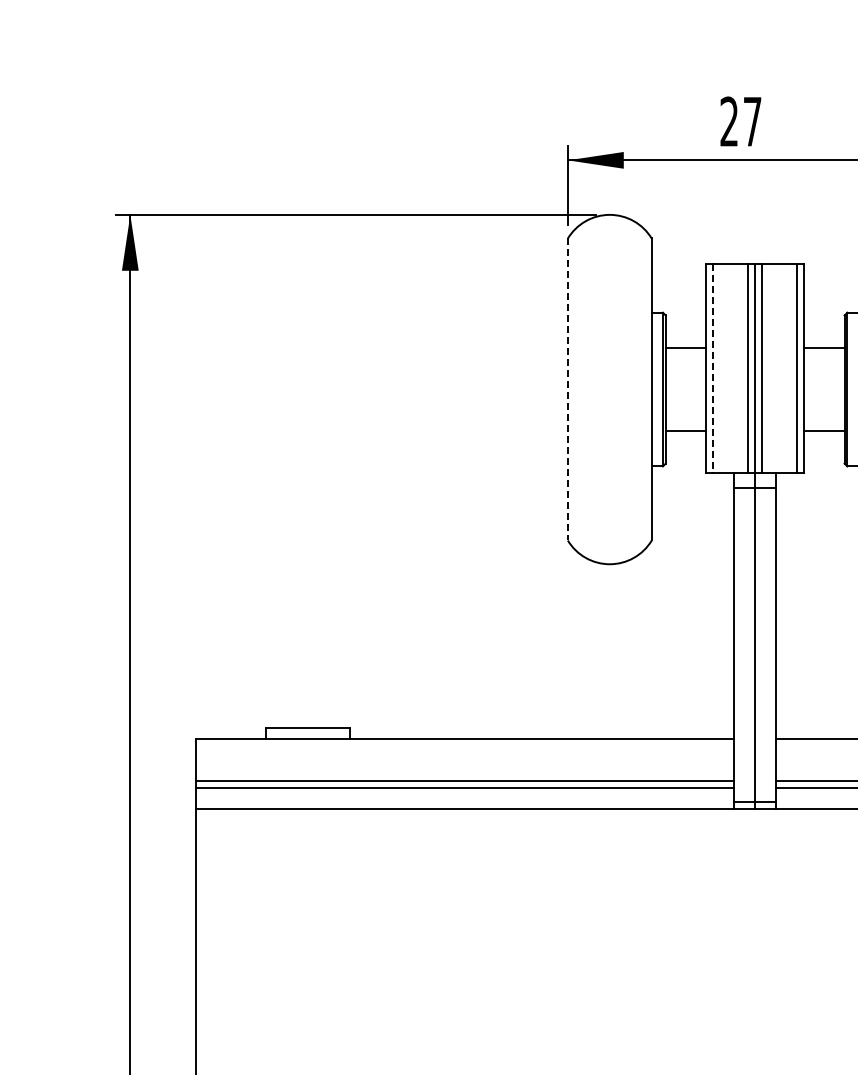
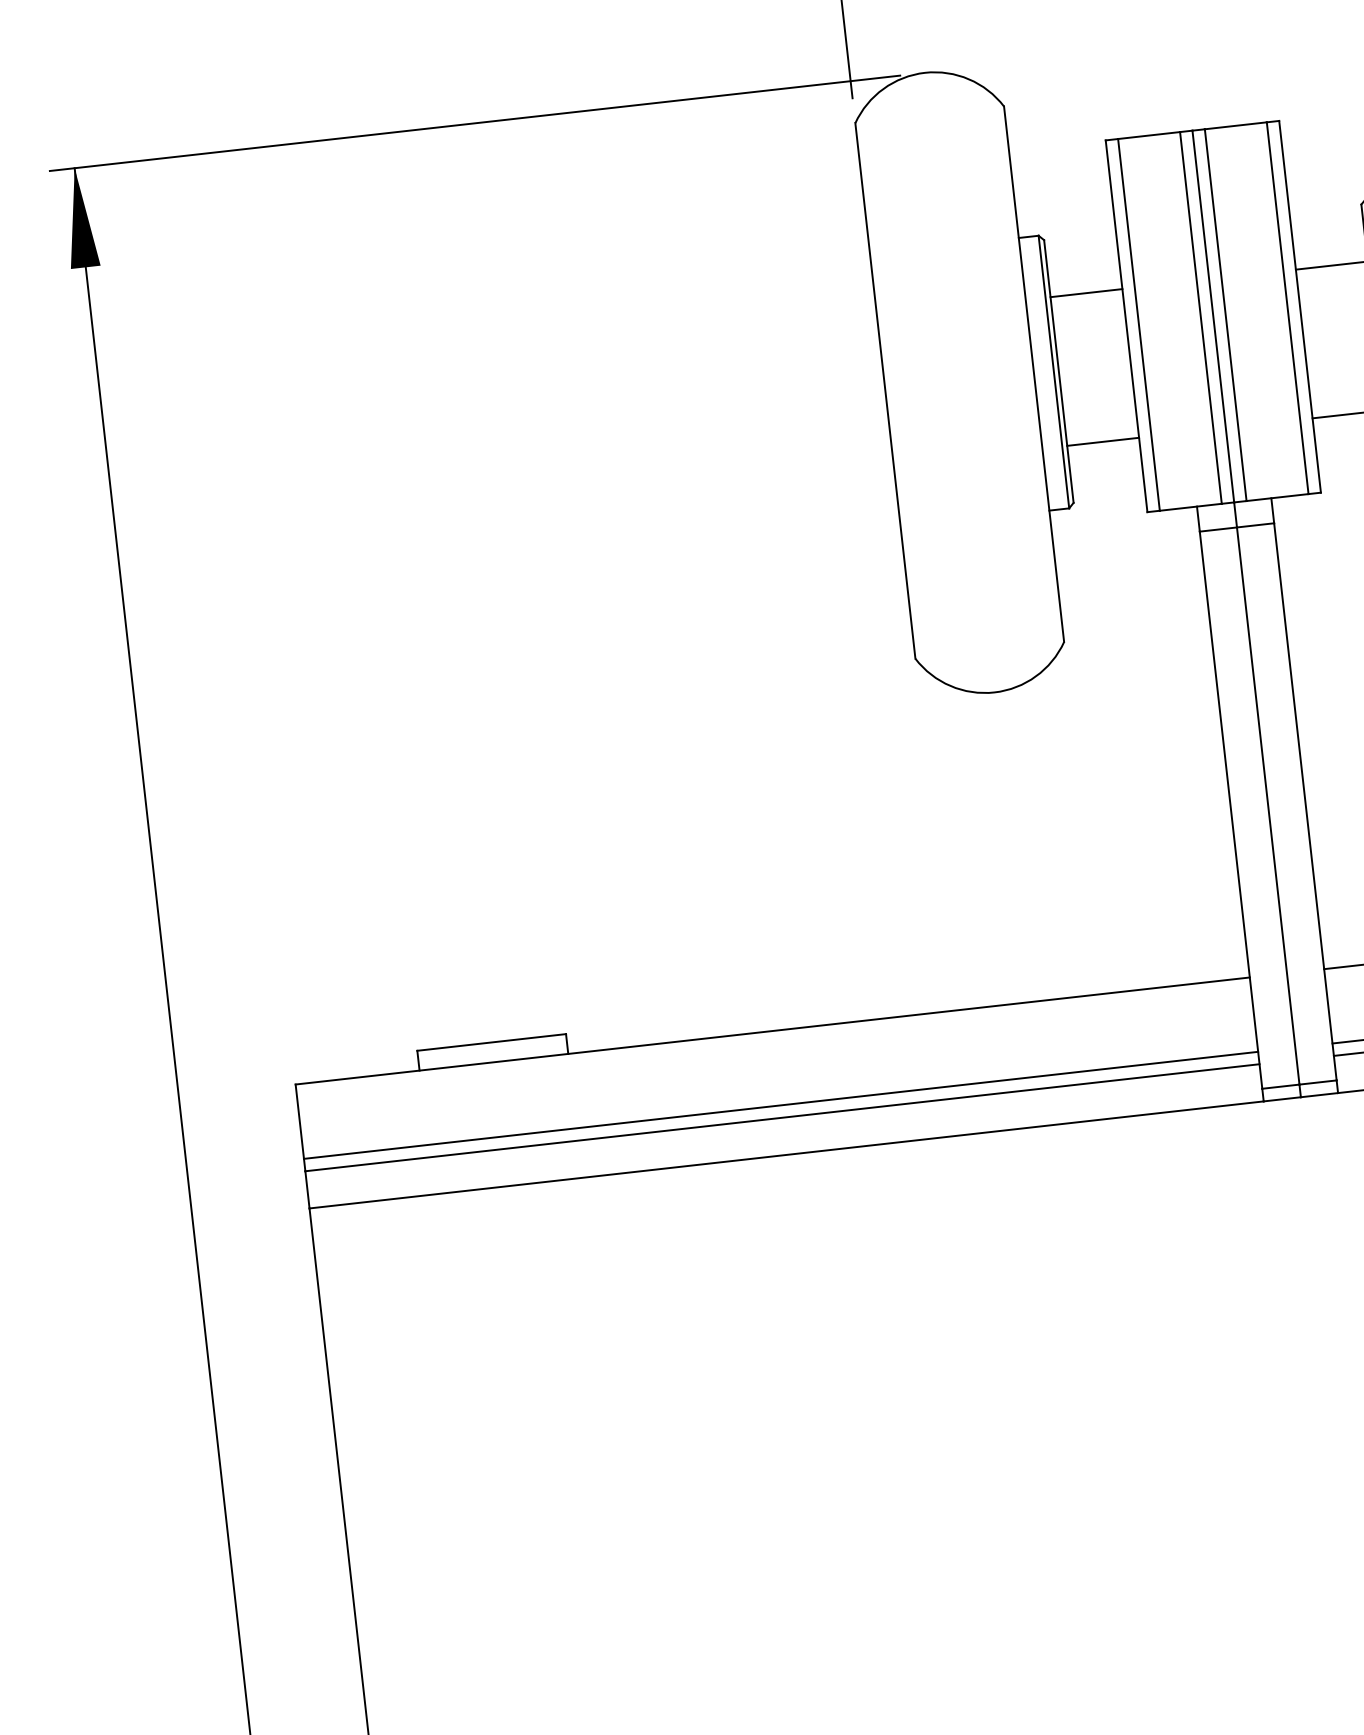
line: (713, 368) -> (1139, 324), dashed -> solid
line: (567, 389) -> (884, 390), dashed -> solid

